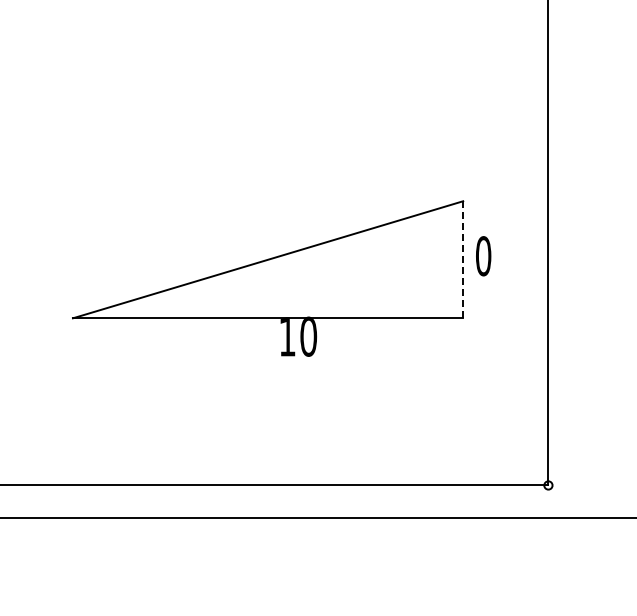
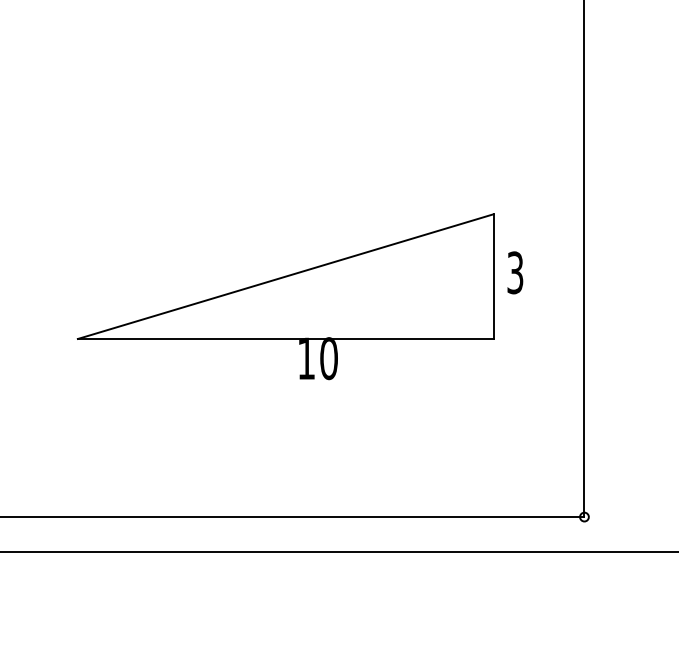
text: (483, 256) -> (515, 273), 0 -> 3
line: (463, 259) -> (493, 276), dashed -> solid

